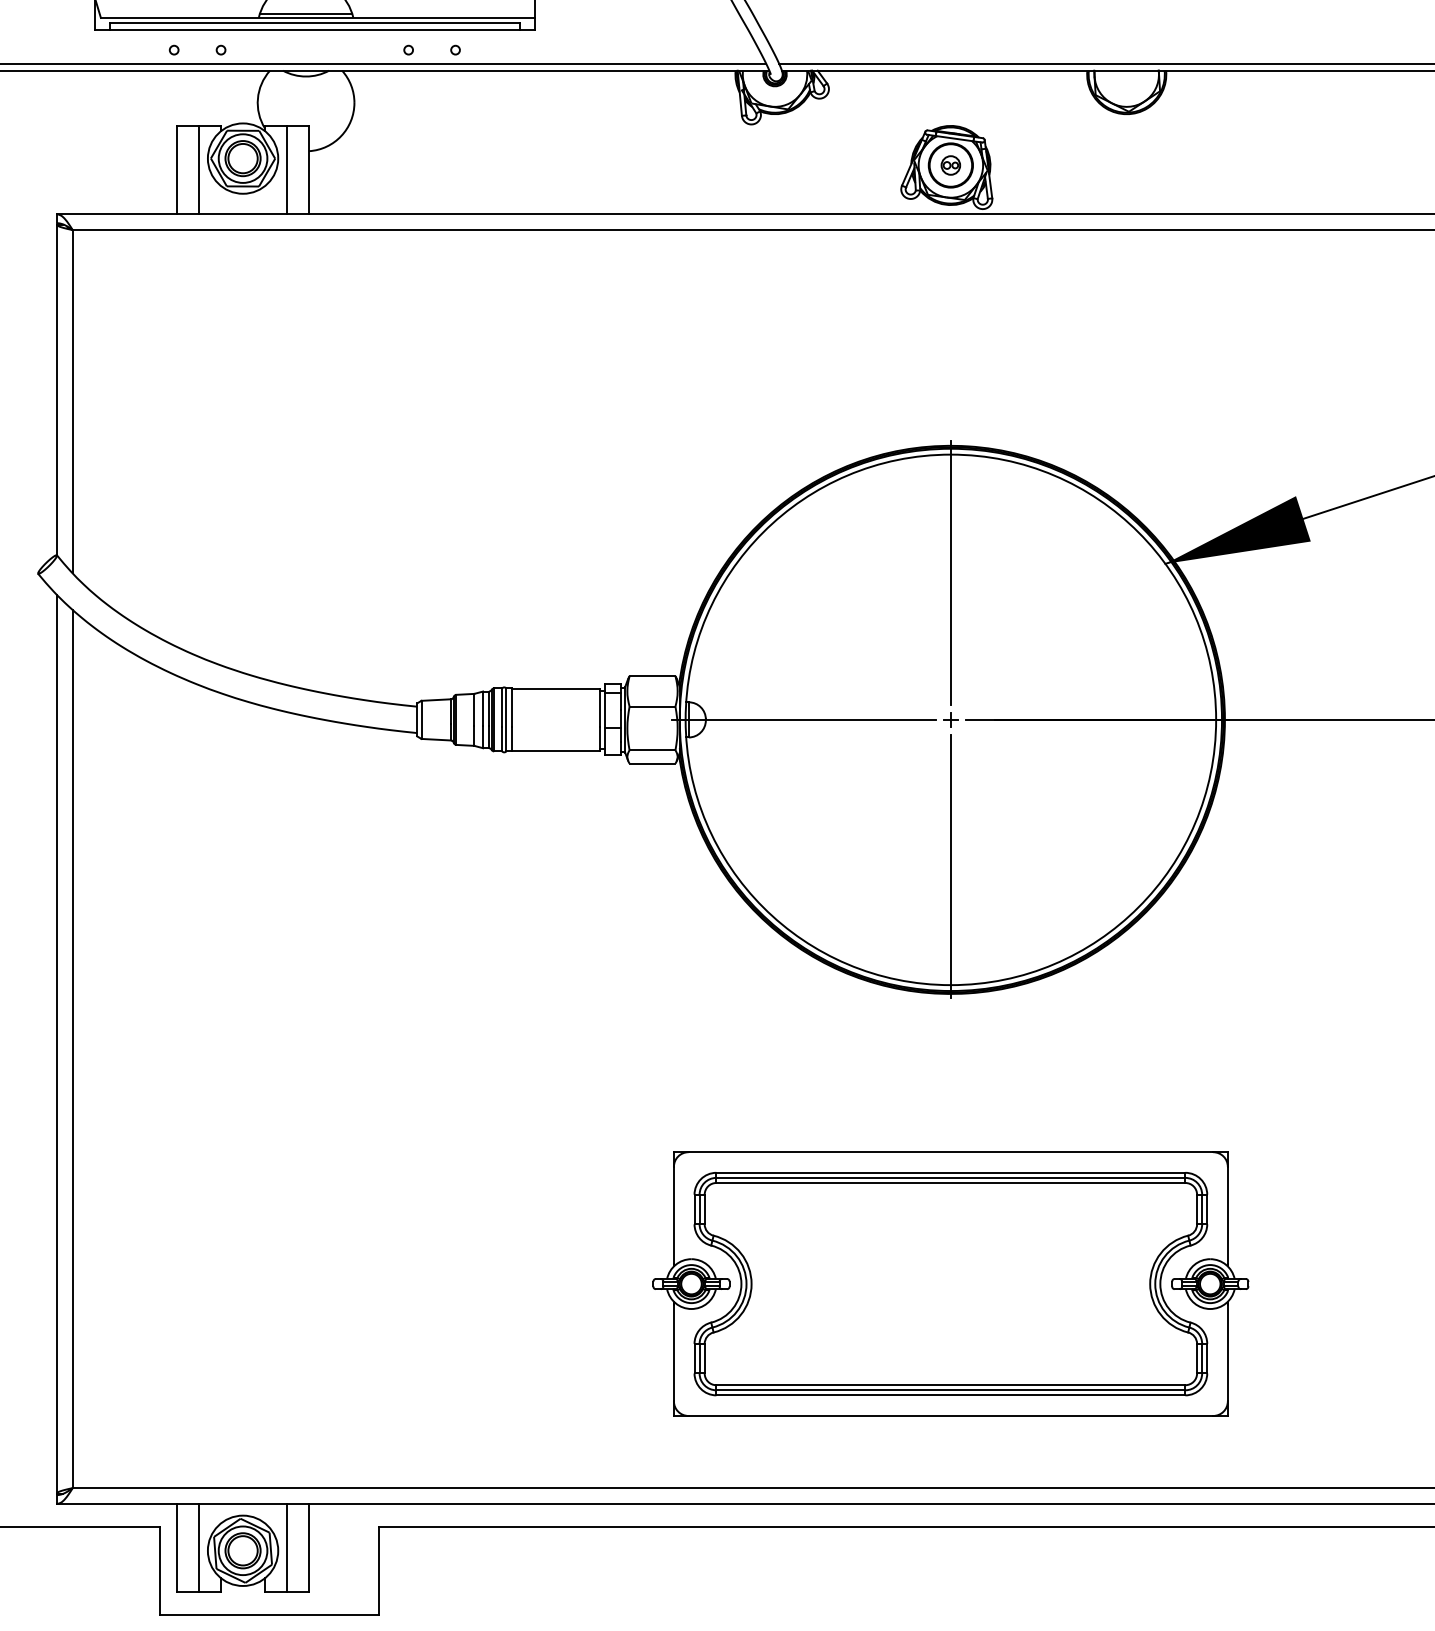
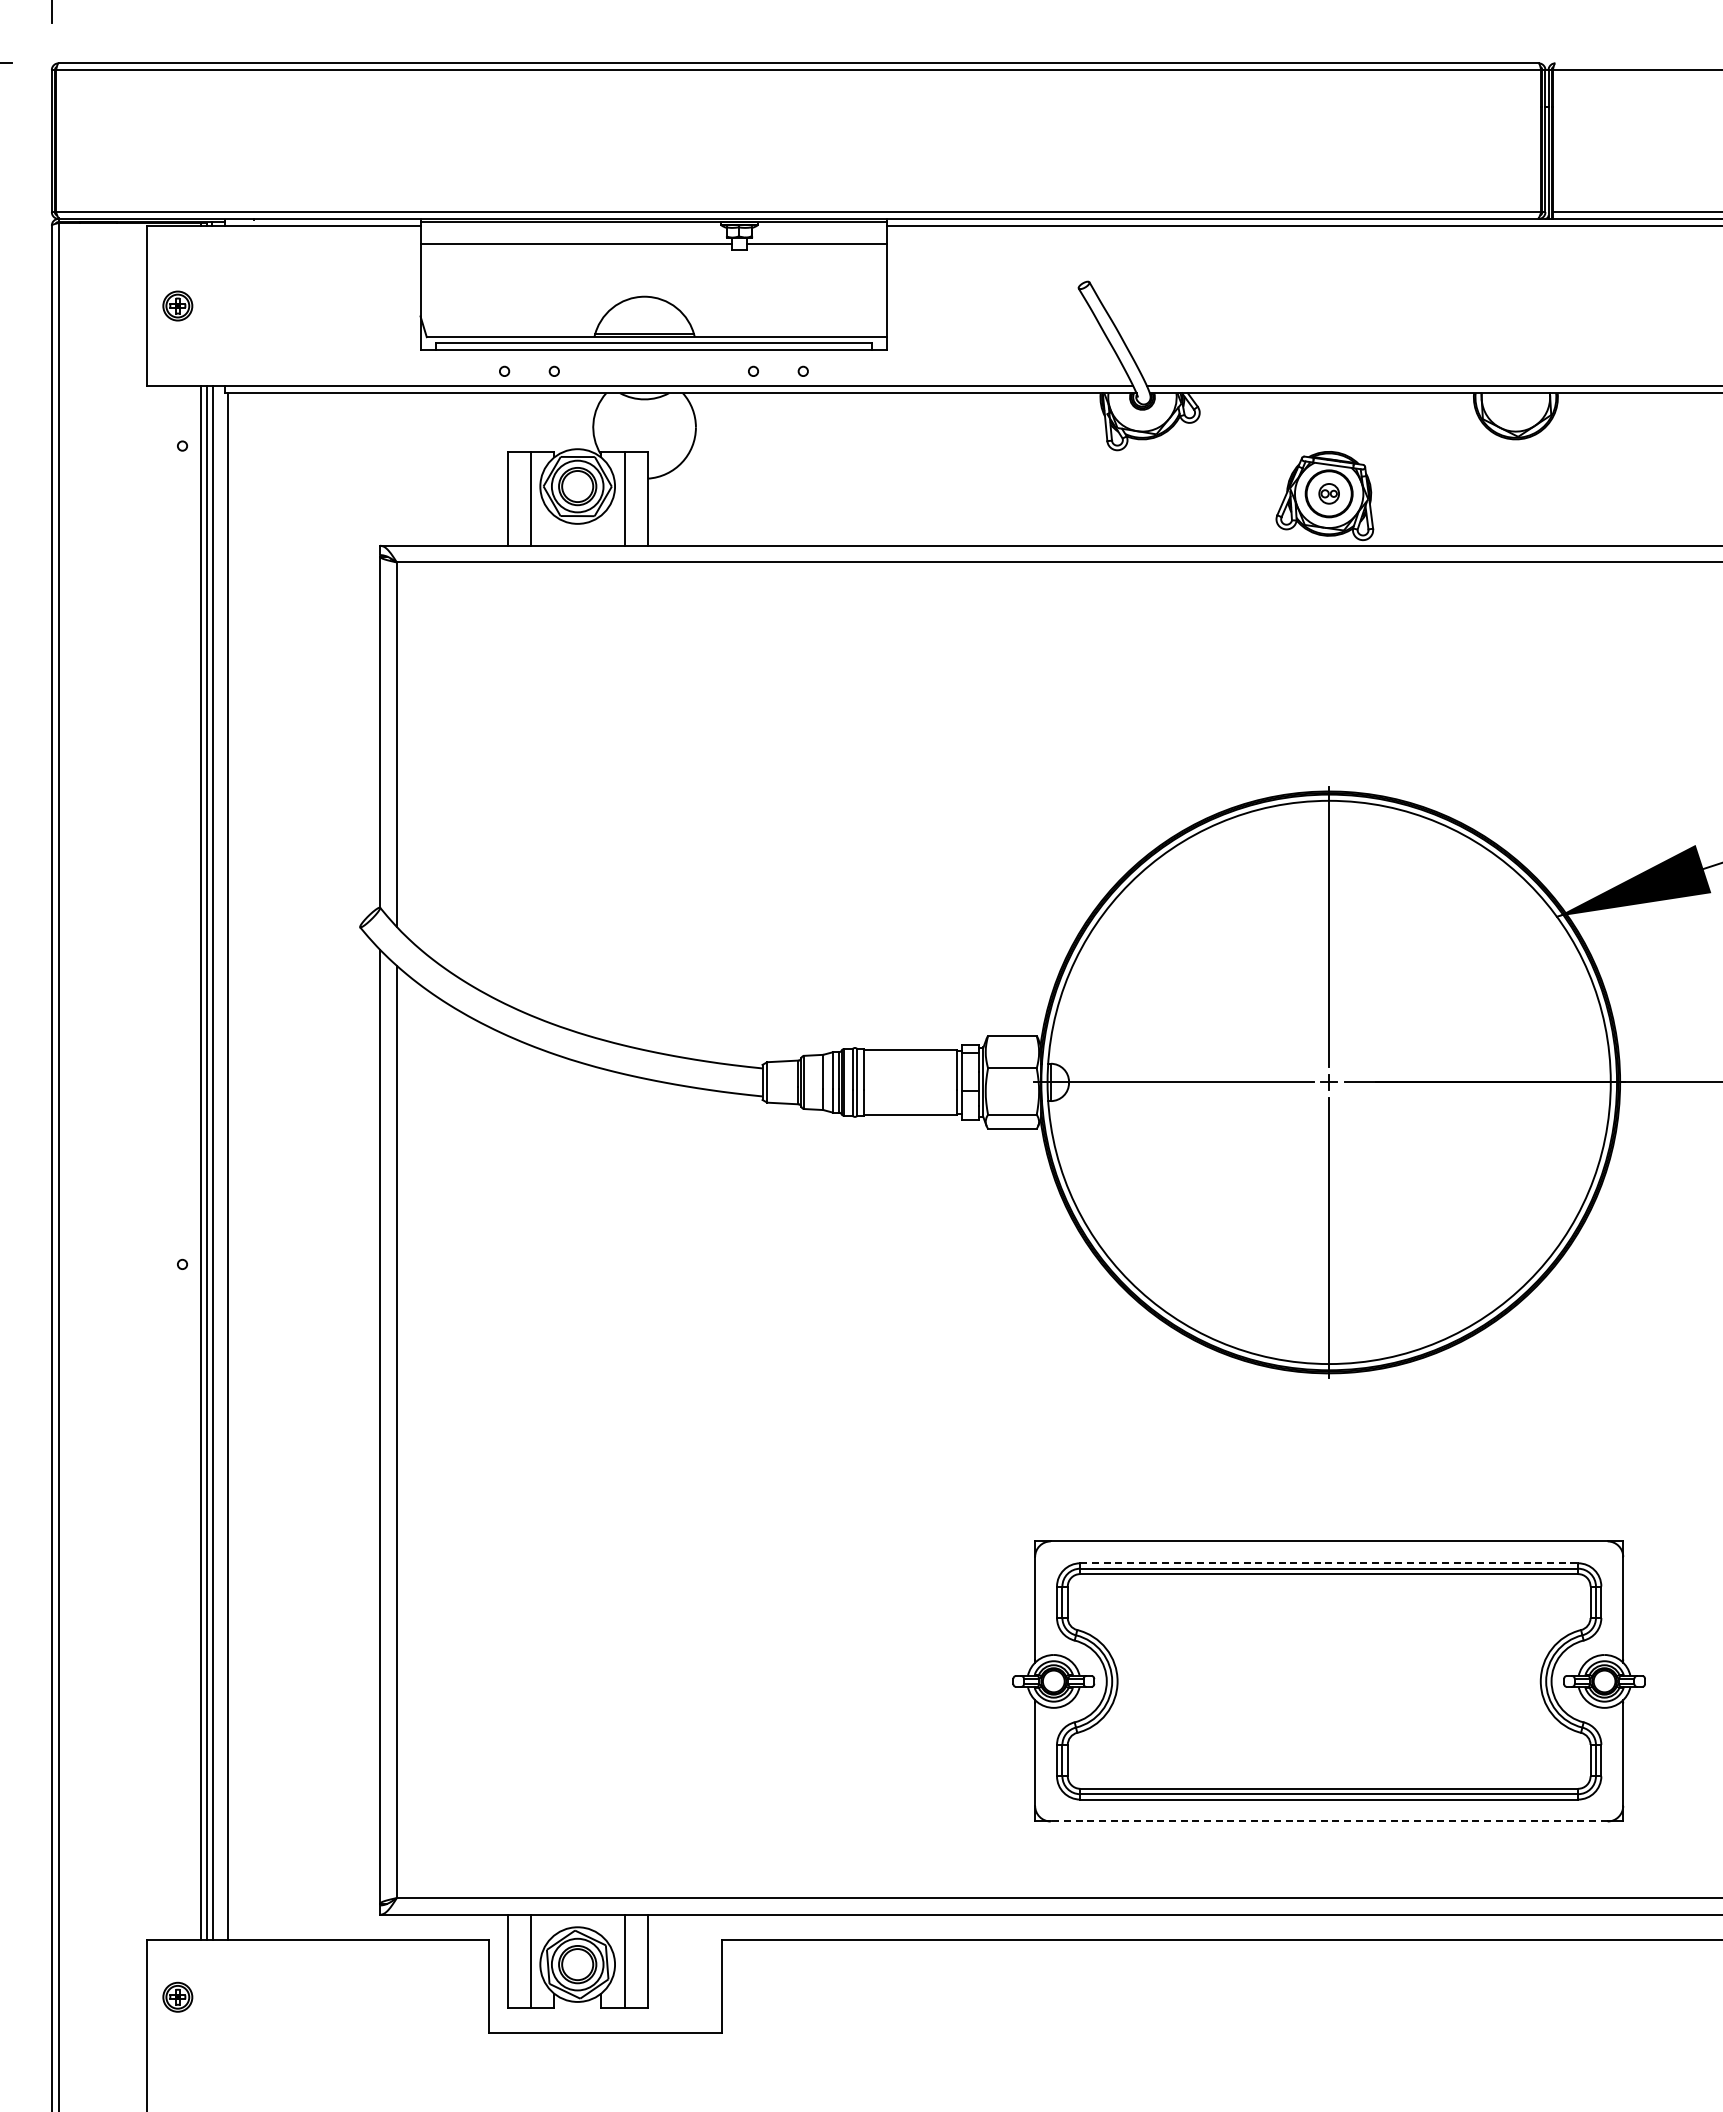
line: (951, 1172) -> (1329, 1563), solid -> dashed
line: (950, 1416) -> (1328, 1821), solid -> dashed

